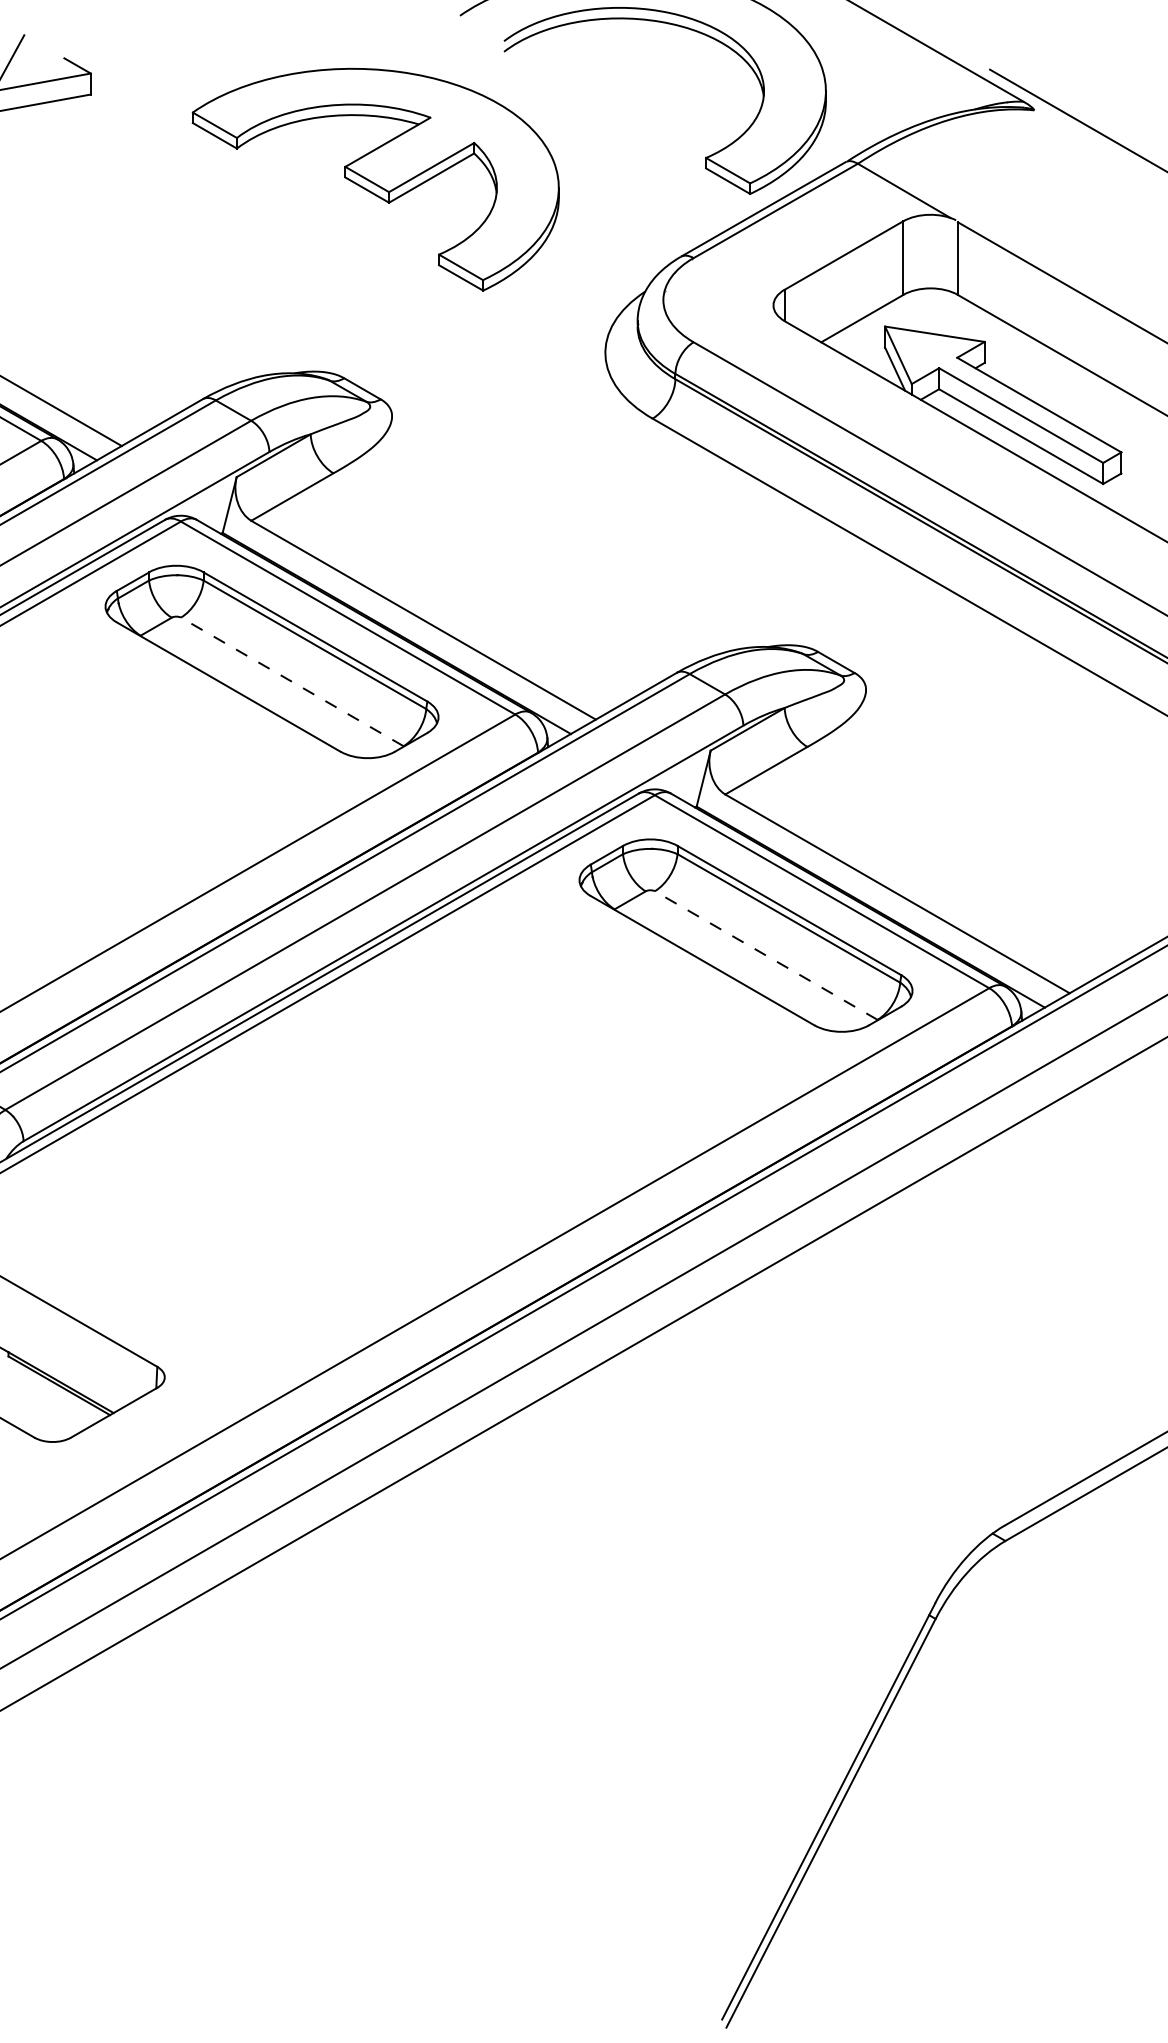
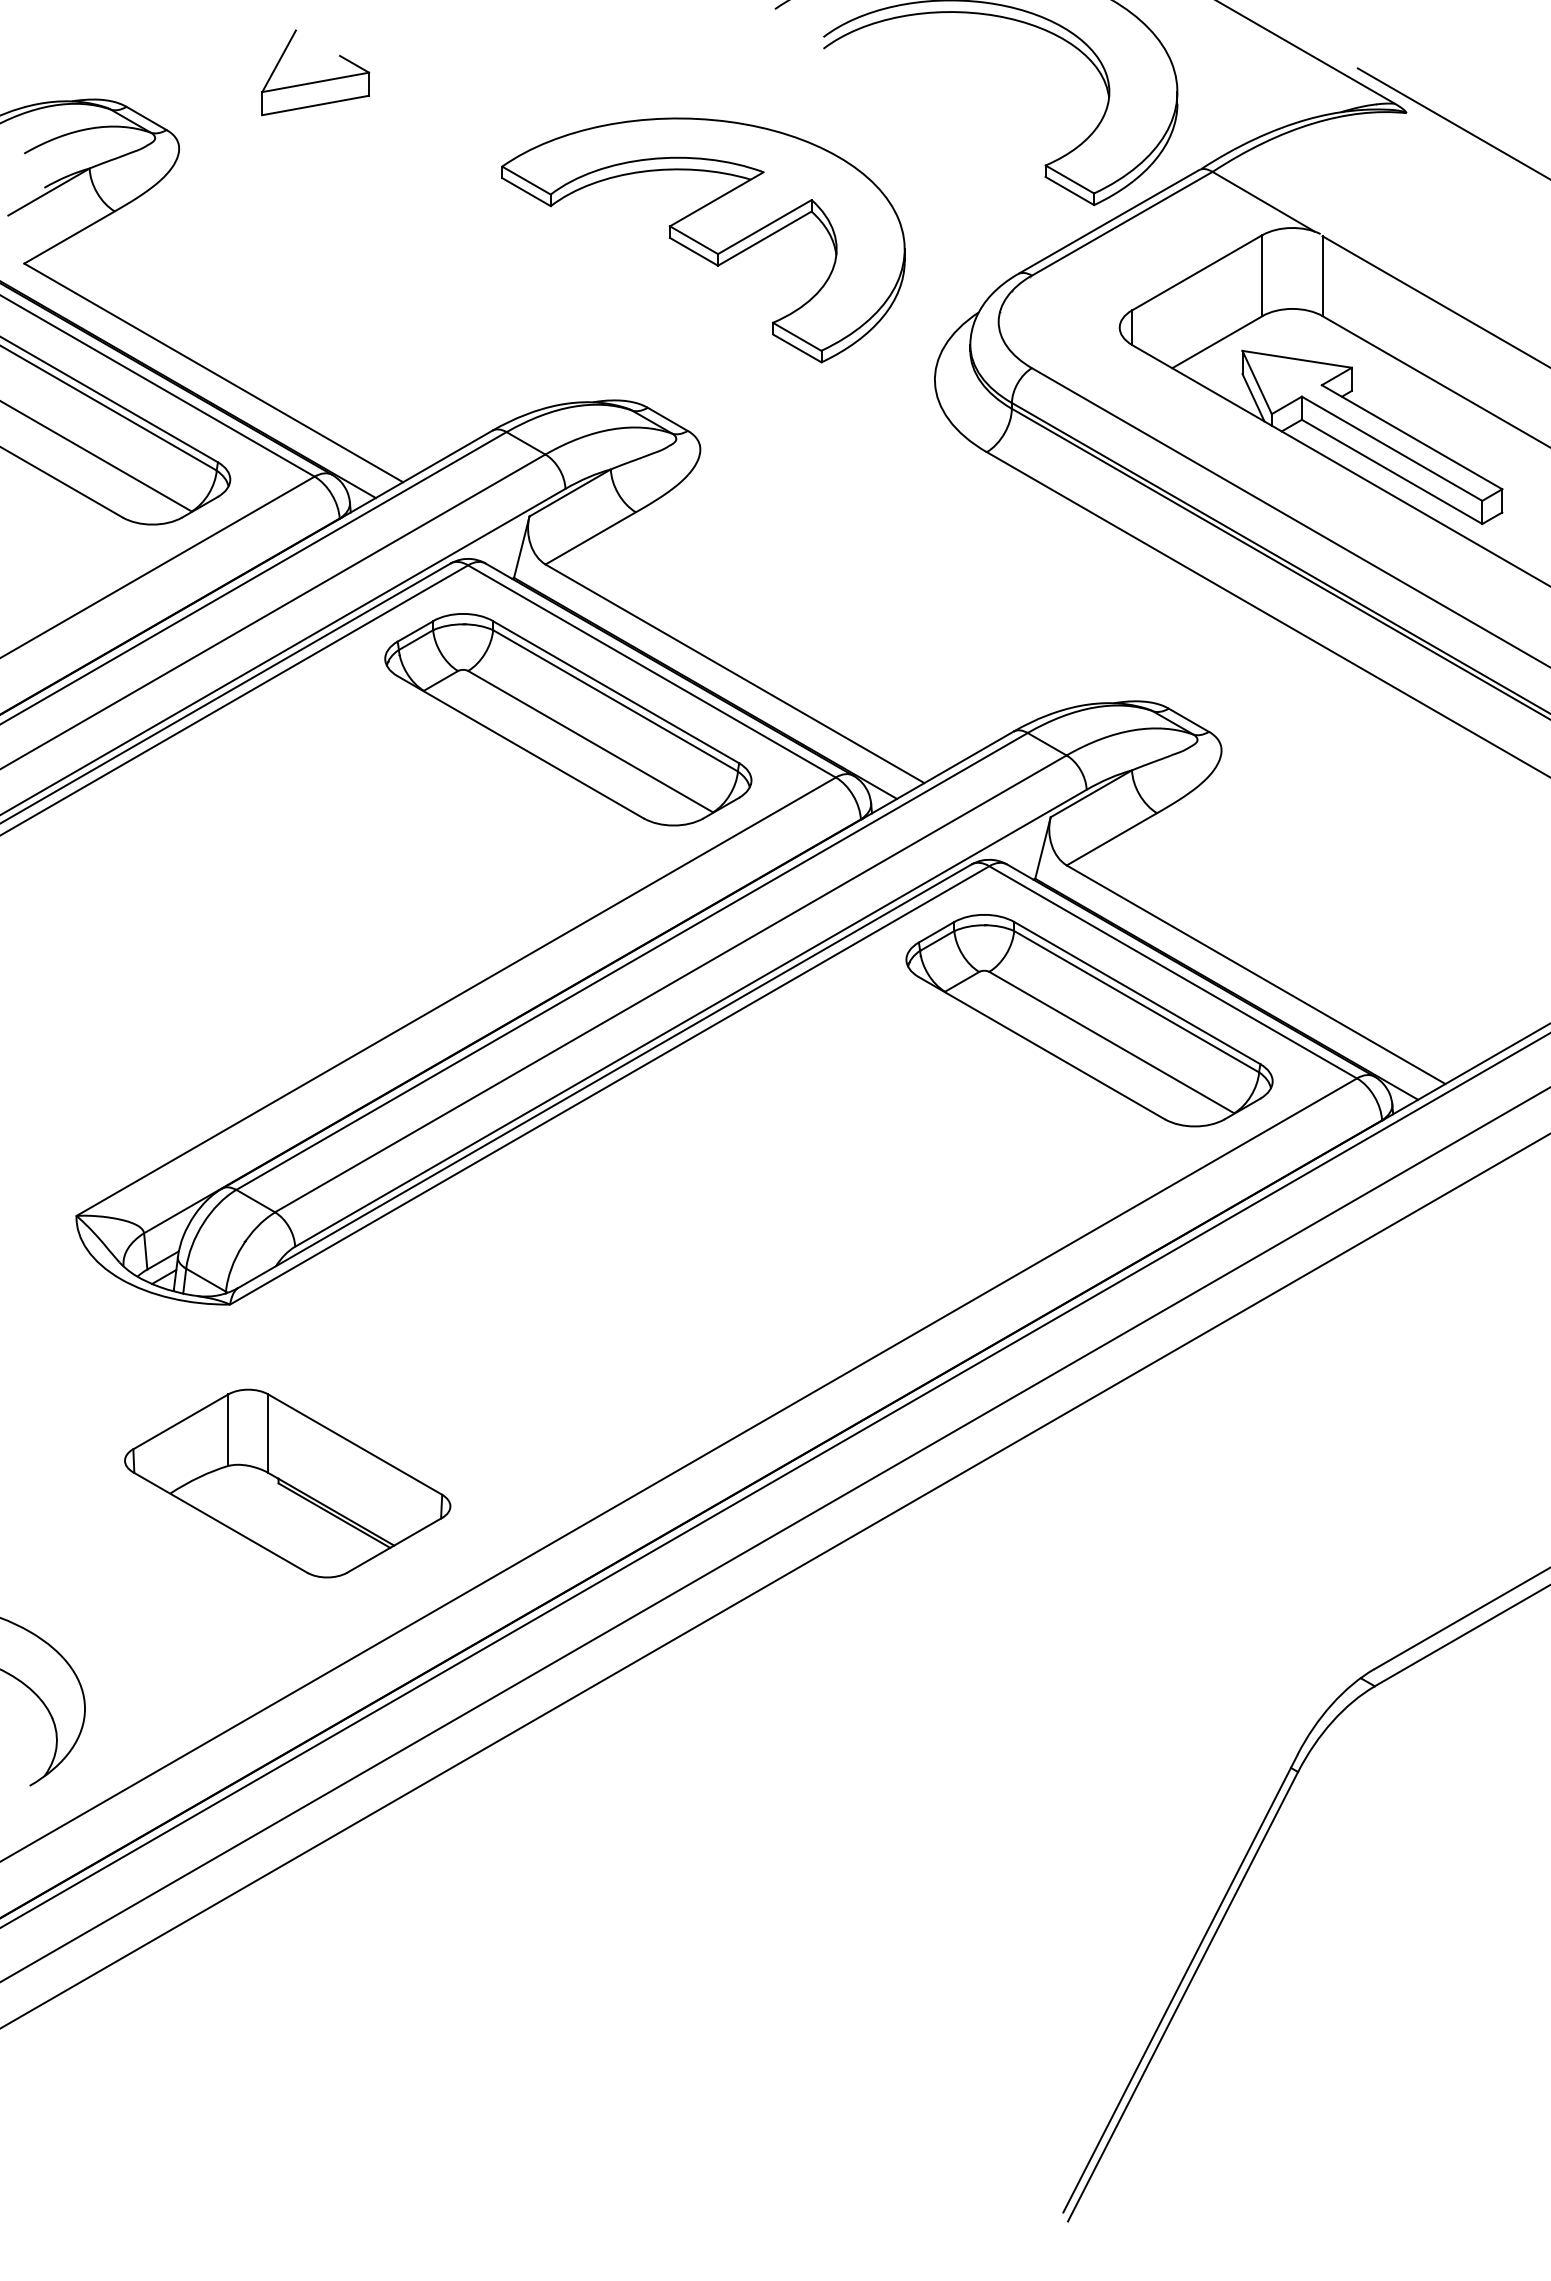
part: (375, 179) -> (703, 240), moved
line: (292, 681) -> (590, 741), dashed -> solid
line: (765, 955) -> (1111, 1042), dashed -> solid

